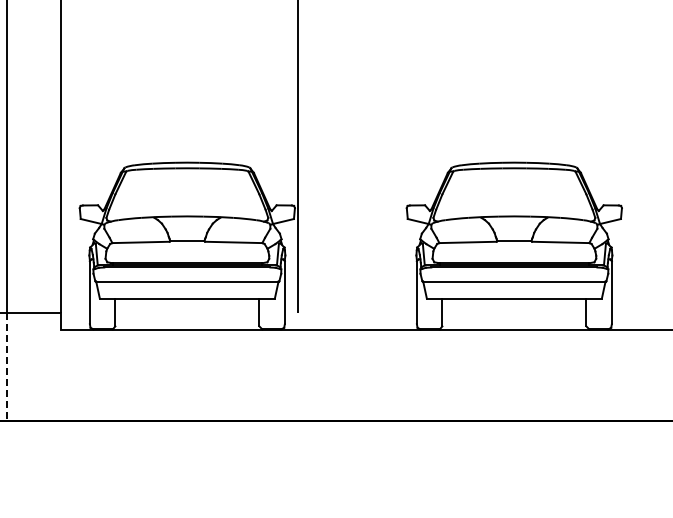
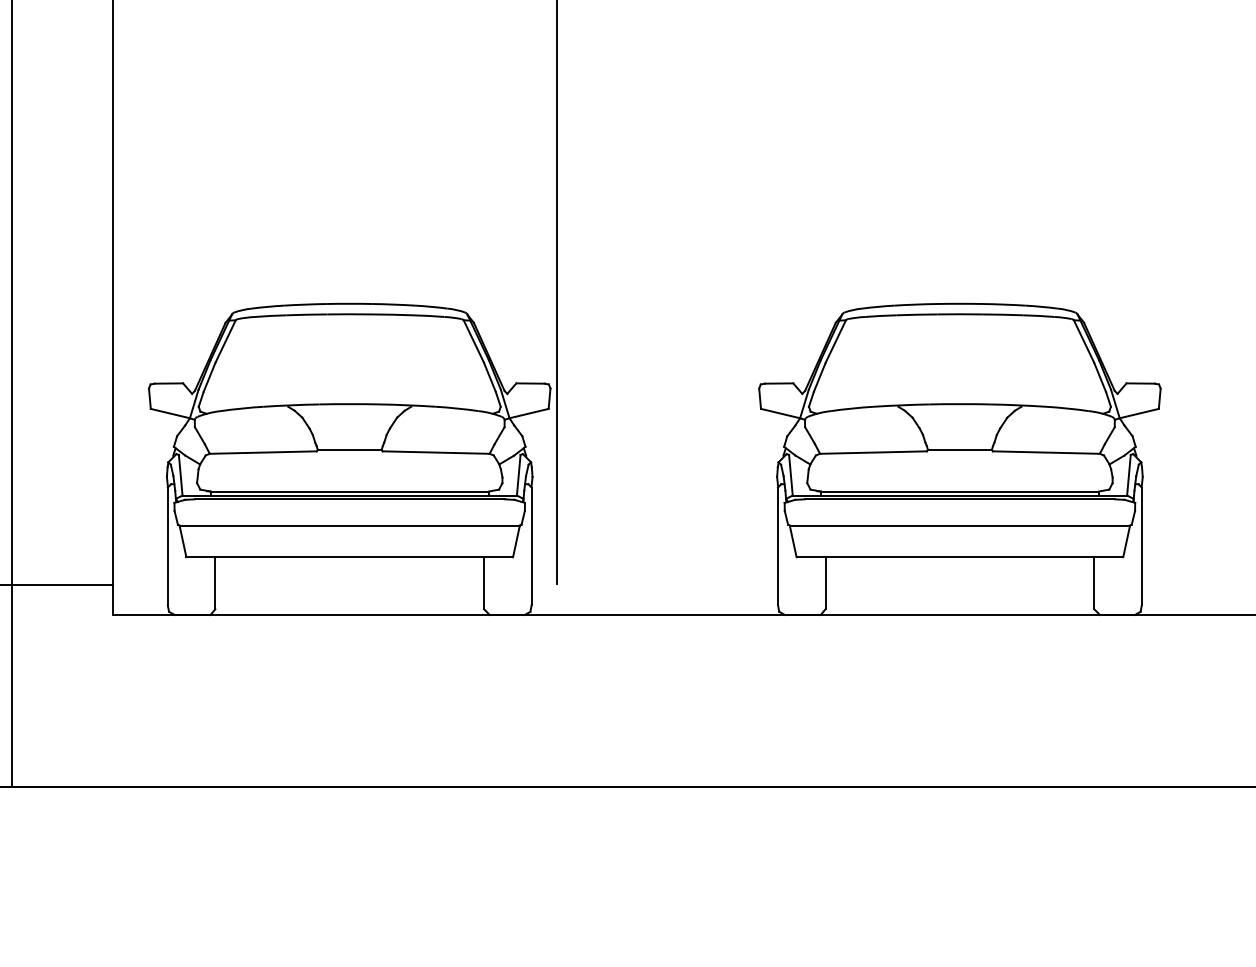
line: (6, 367) -> (12, 685), dashed -> solid

